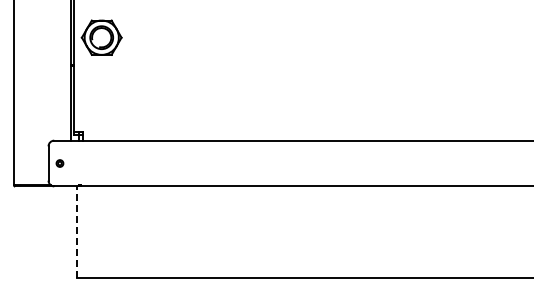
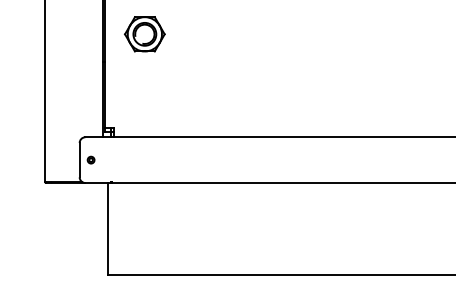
part: (101, 37) -> (144, 34), moved
line: (77, 232) -> (108, 229), dashed -> solid

